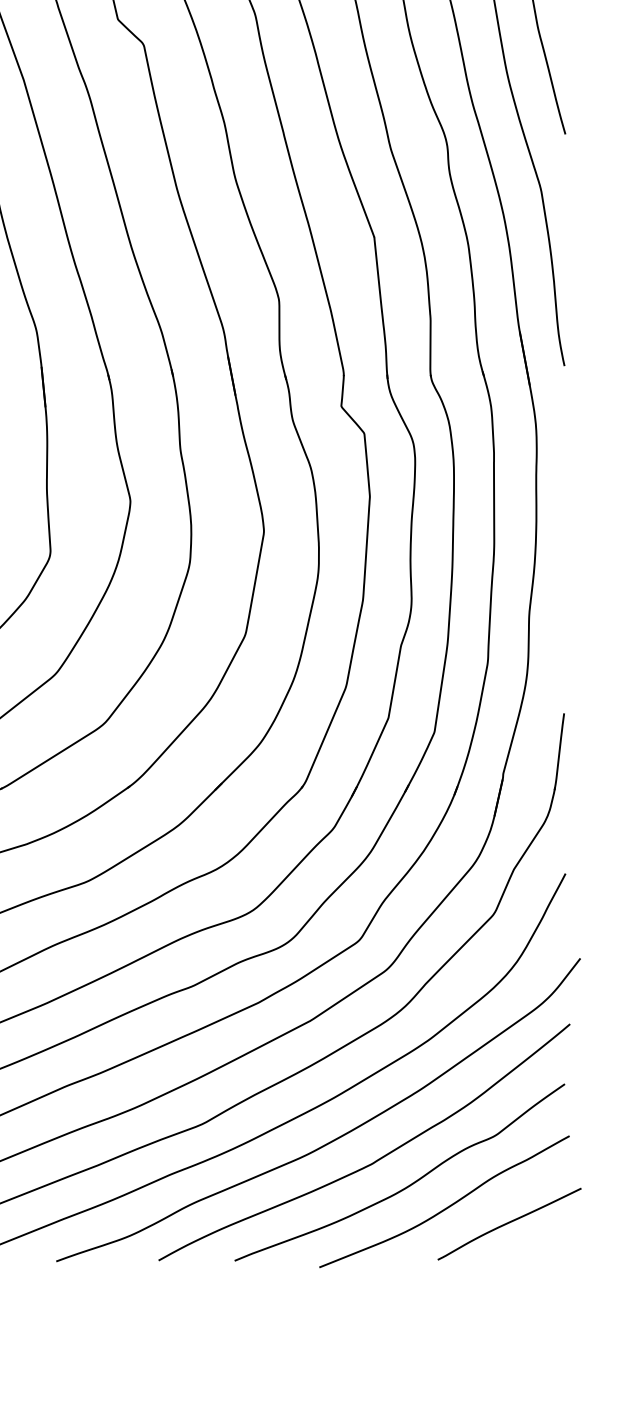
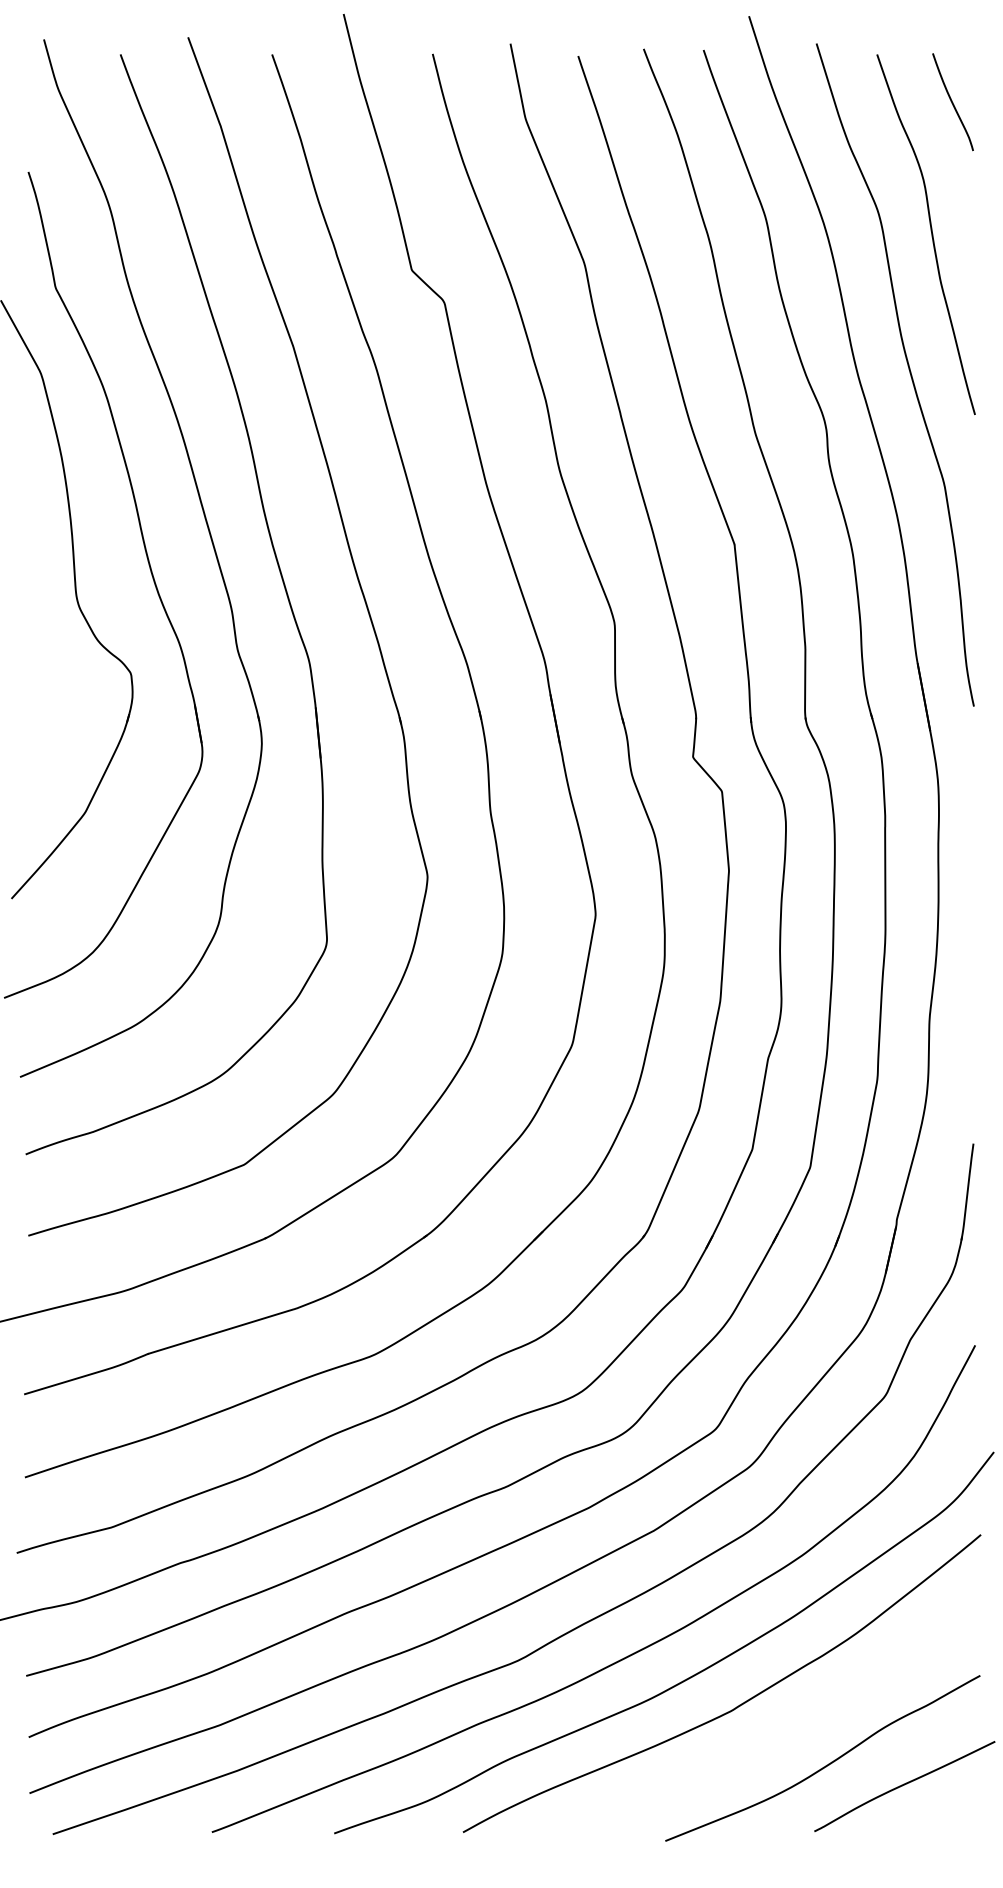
curve: (406, 1186) -> (774, 1739), removed

